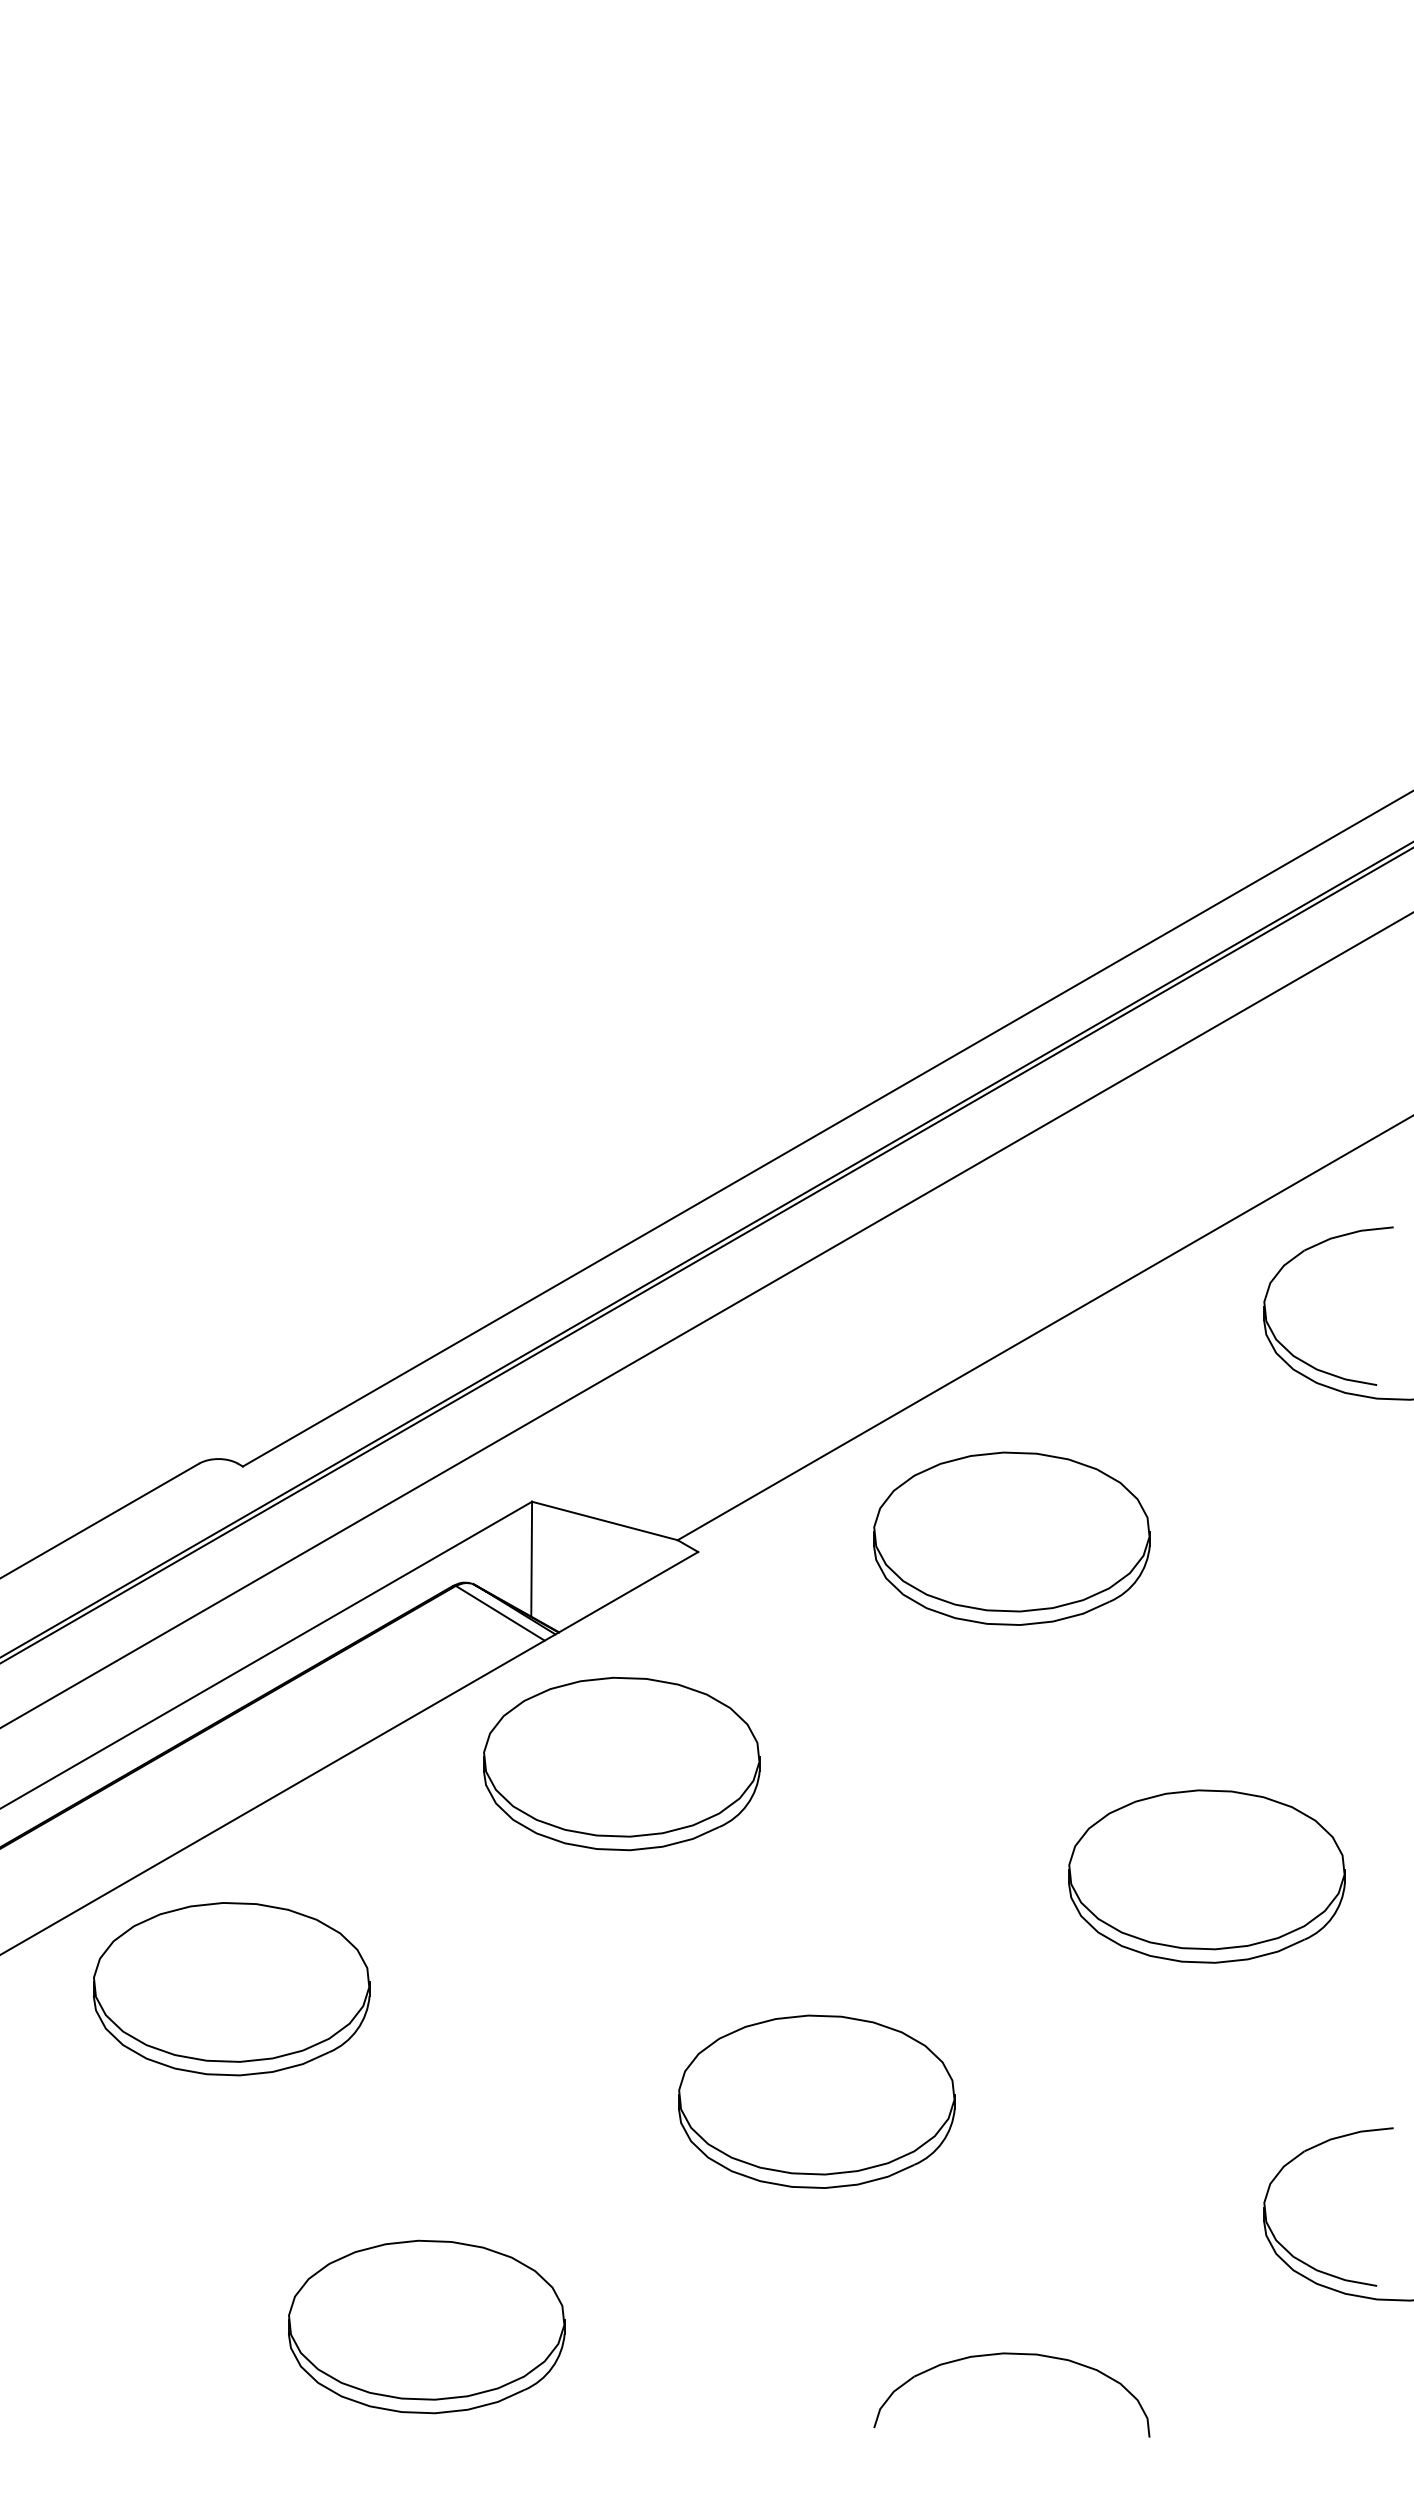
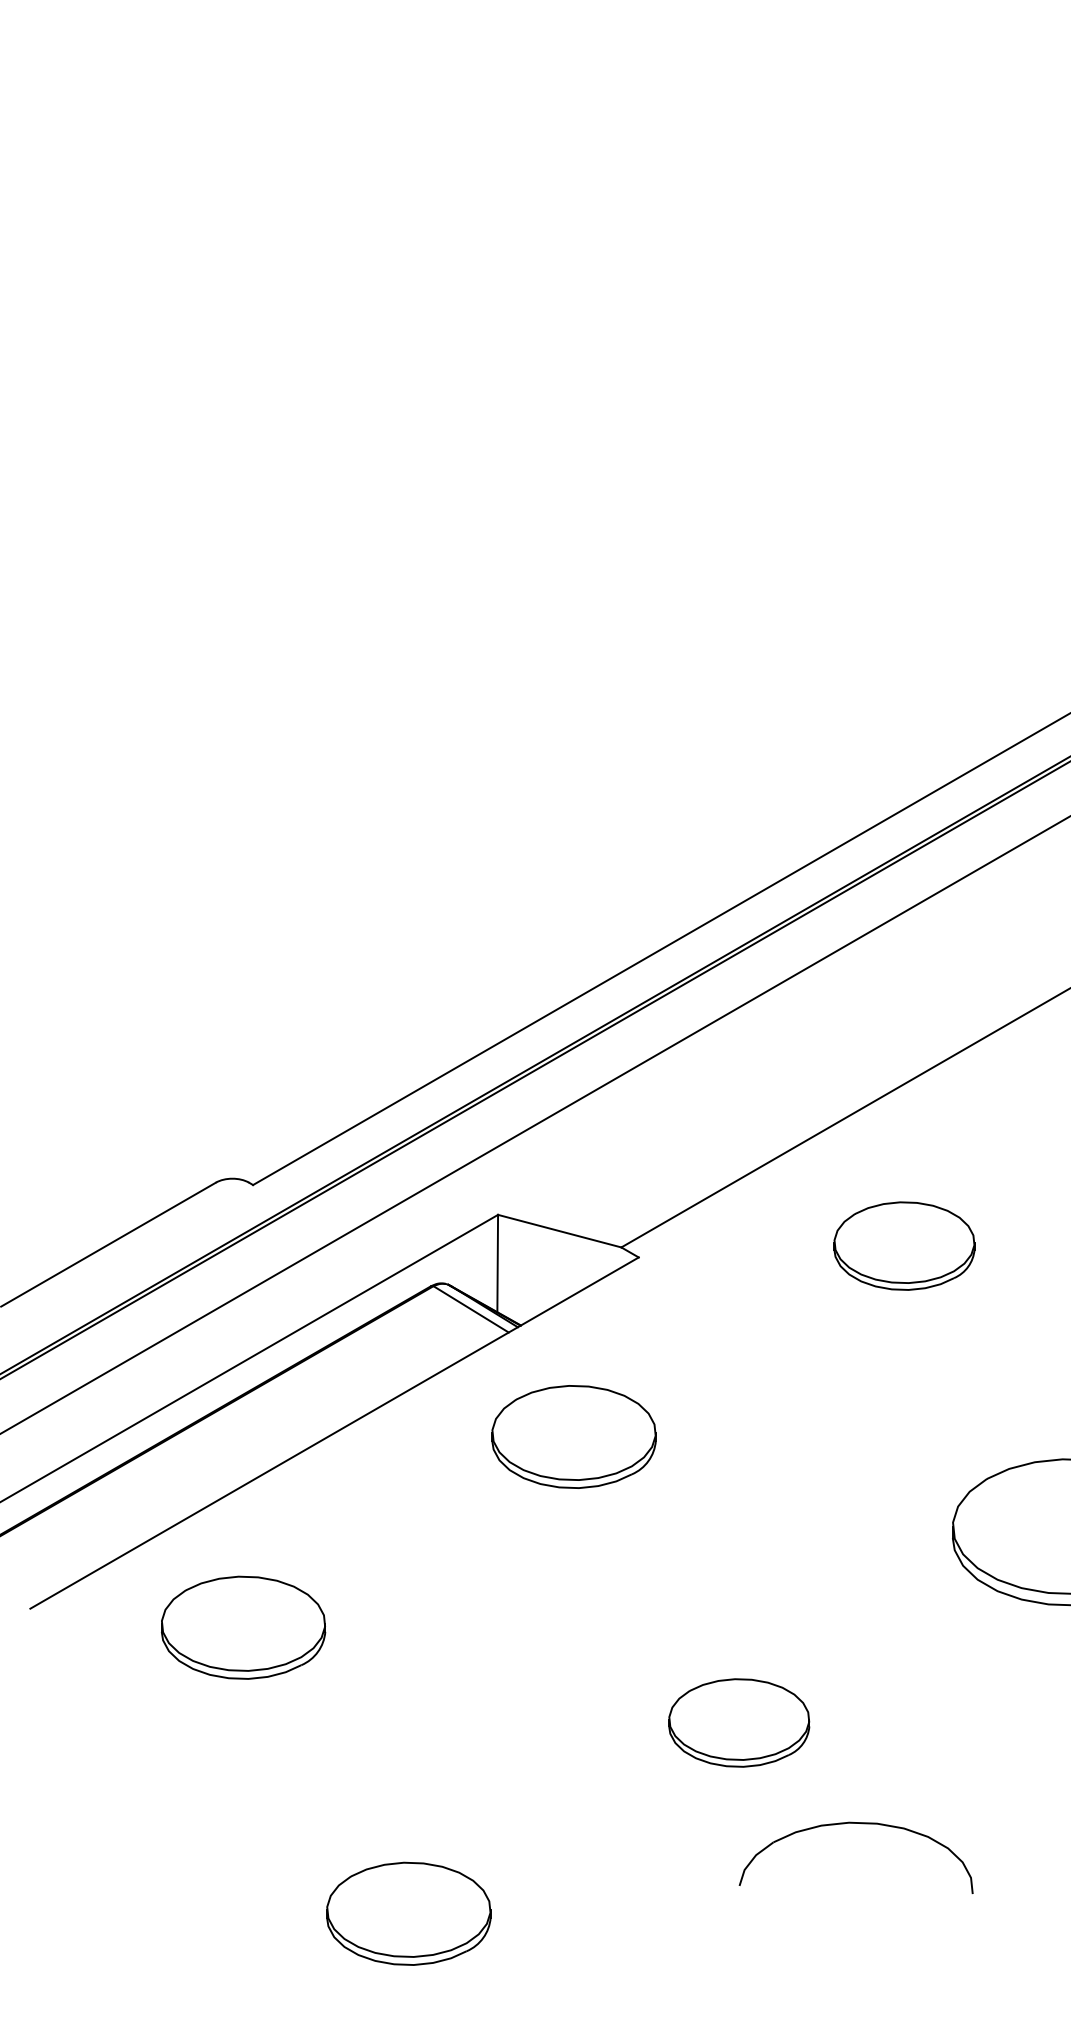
part: (1011, 1538) -> (904, 1246), size x0.6
part: (621, 1763) -> (573, 1436), size x0.7
part: (231, 1989) -> (243, 1627), size x0.7
part: (816, 2101) -> (738, 1722), size x0.6
part: (426, 2326) -> (408, 1913), size x0.7
part: (1011, 2354) -> (855, 1823), moved

